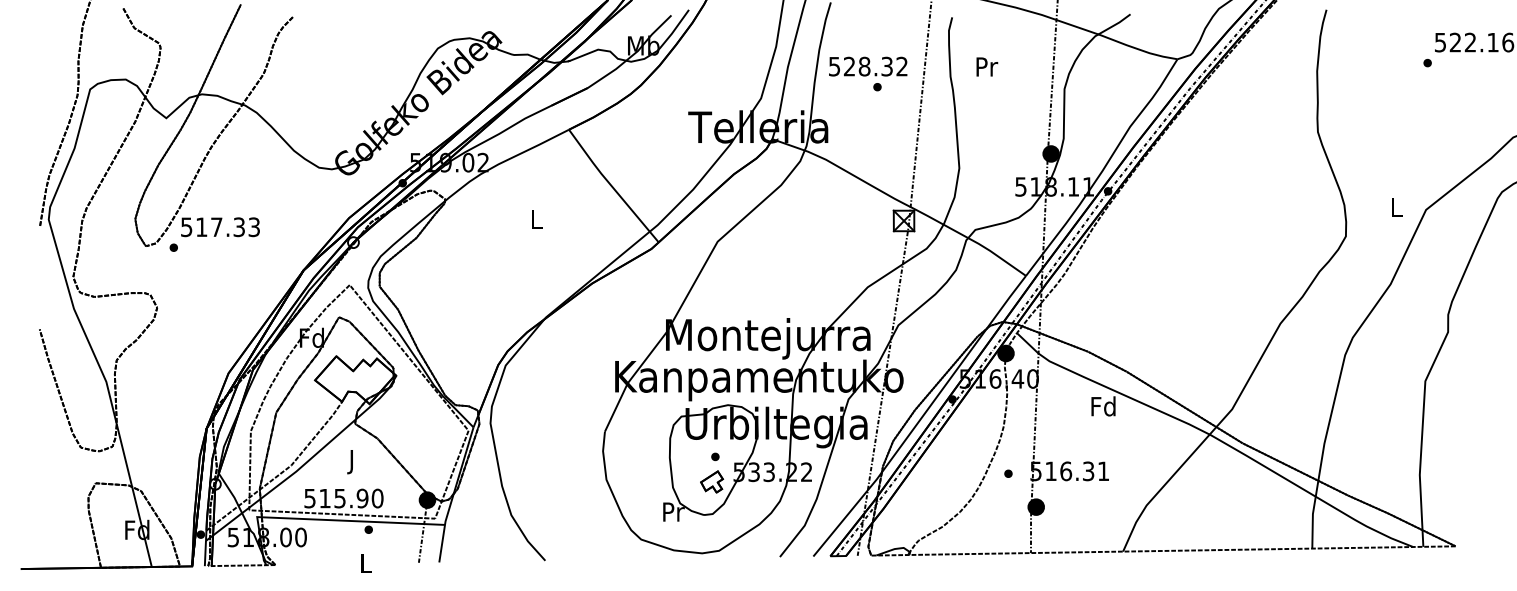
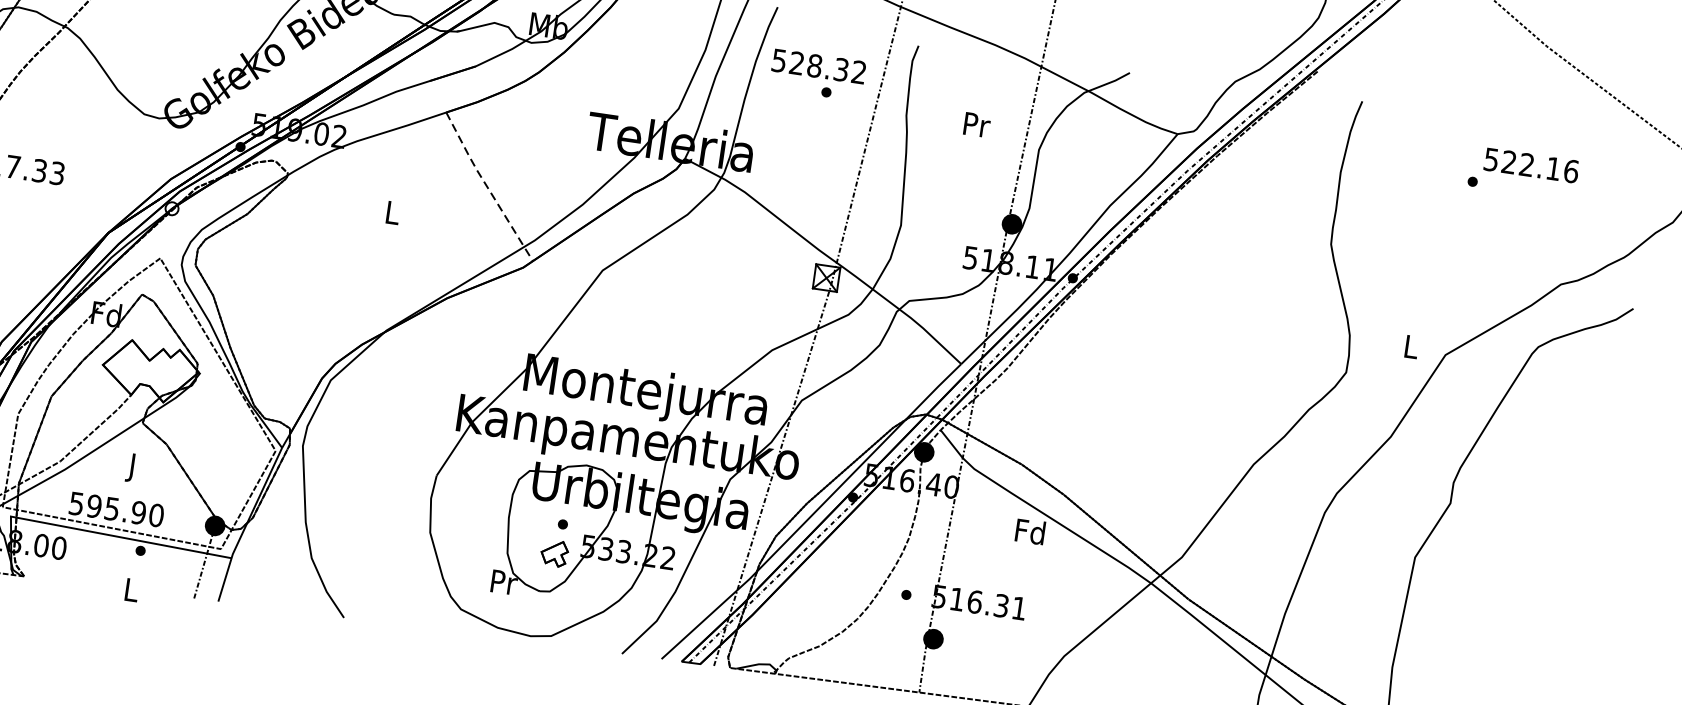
text: (987, 66) -> (977, 124), moved
text: (868, 73) -> (818, 74), moved
line: (611, 186) -> (486, 186), solid -> dashed
text: (324, 498) -> (93, 506), 515.90 -> 595.90

